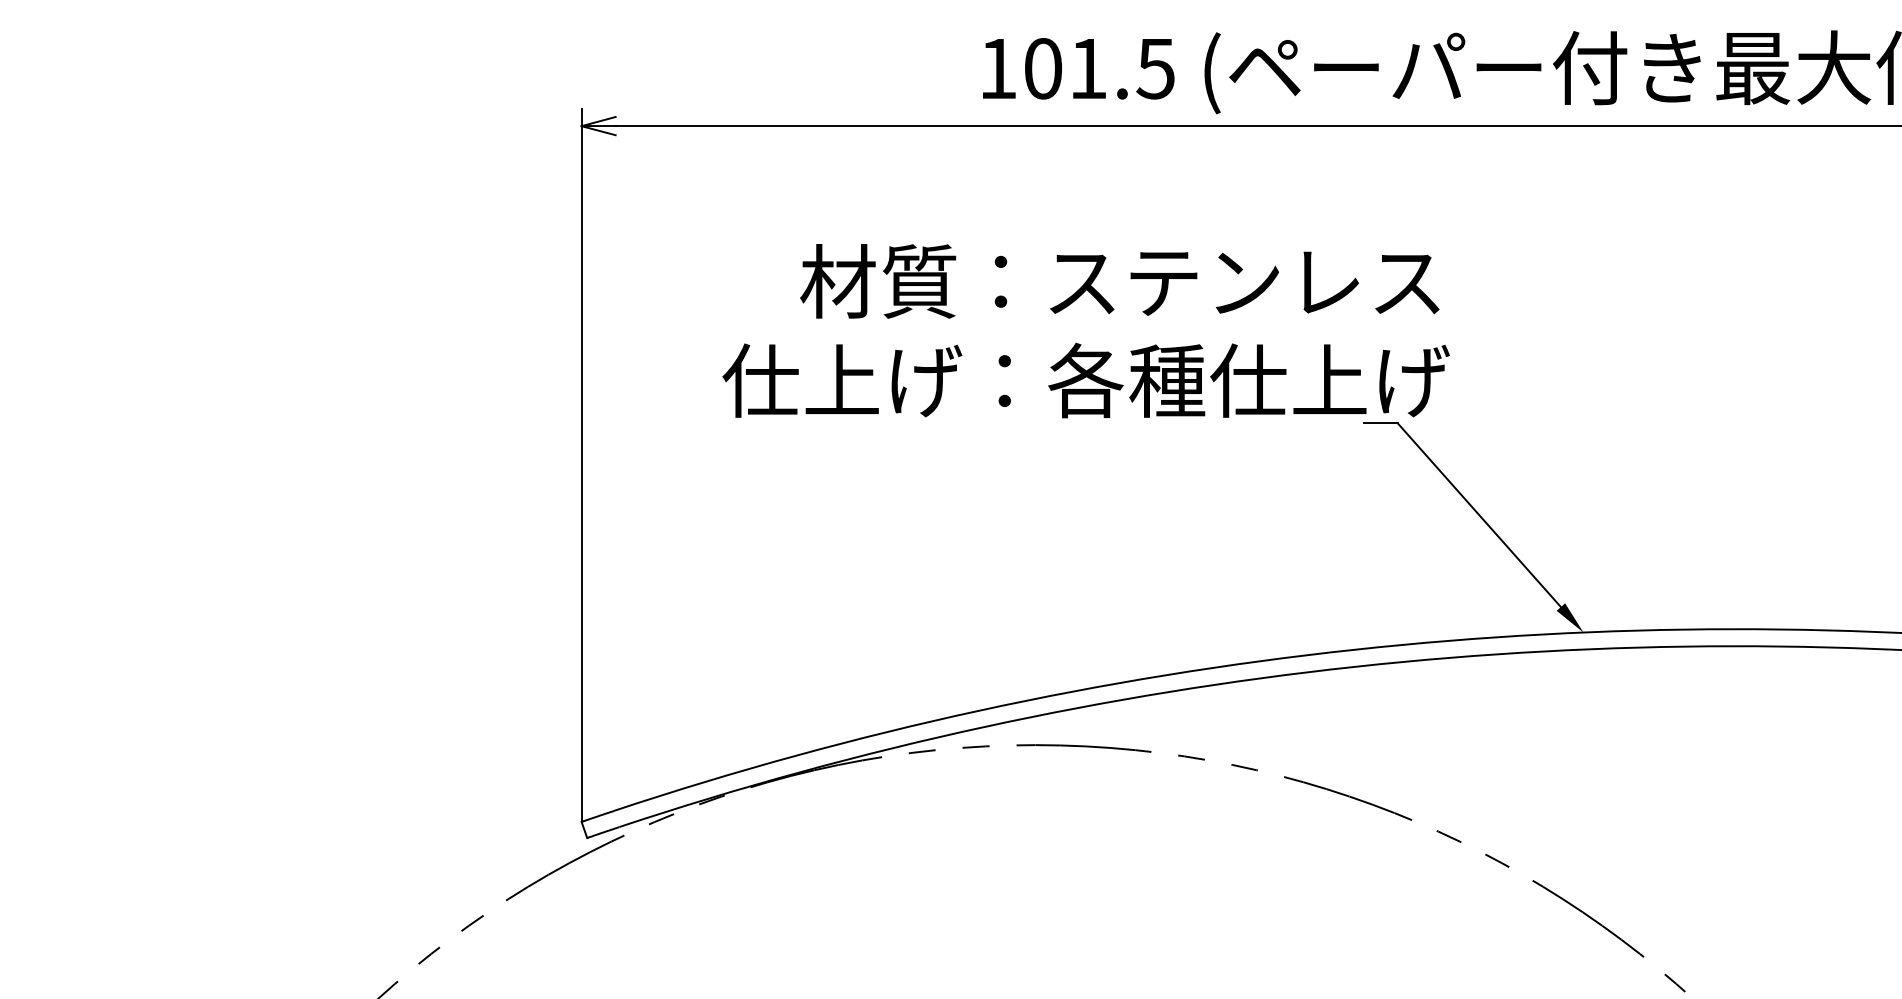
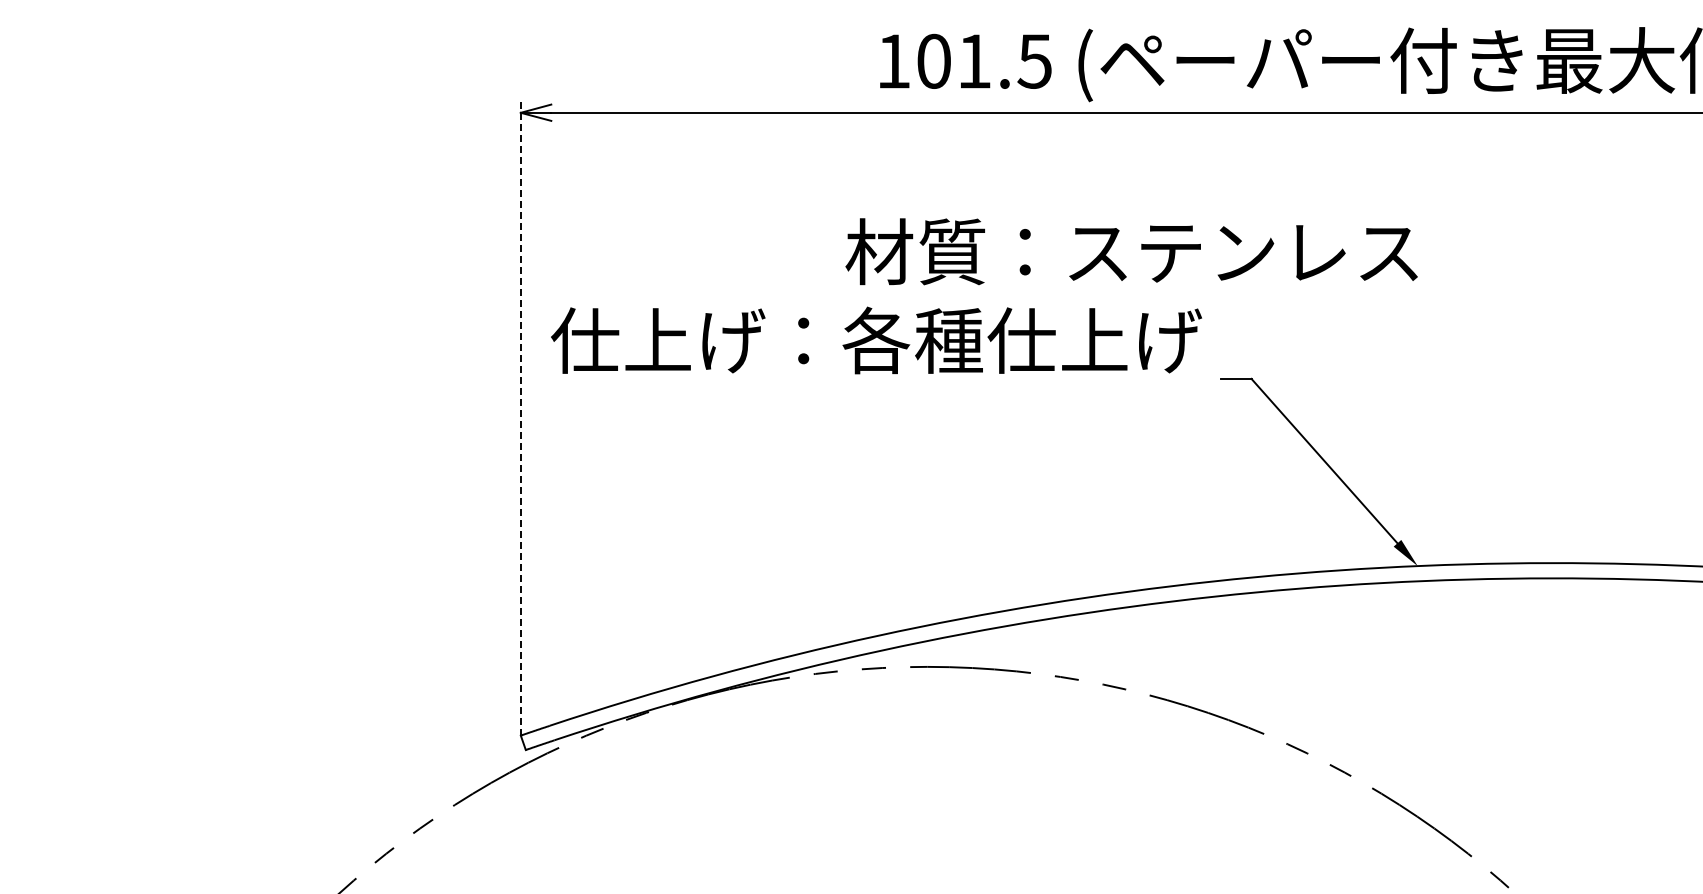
text: (1119, 281) -> (1131, 251), moved
text: (1086, 380) -> (876, 340), moved
line: (581, 465) -> (520, 416), solid -> dashed

